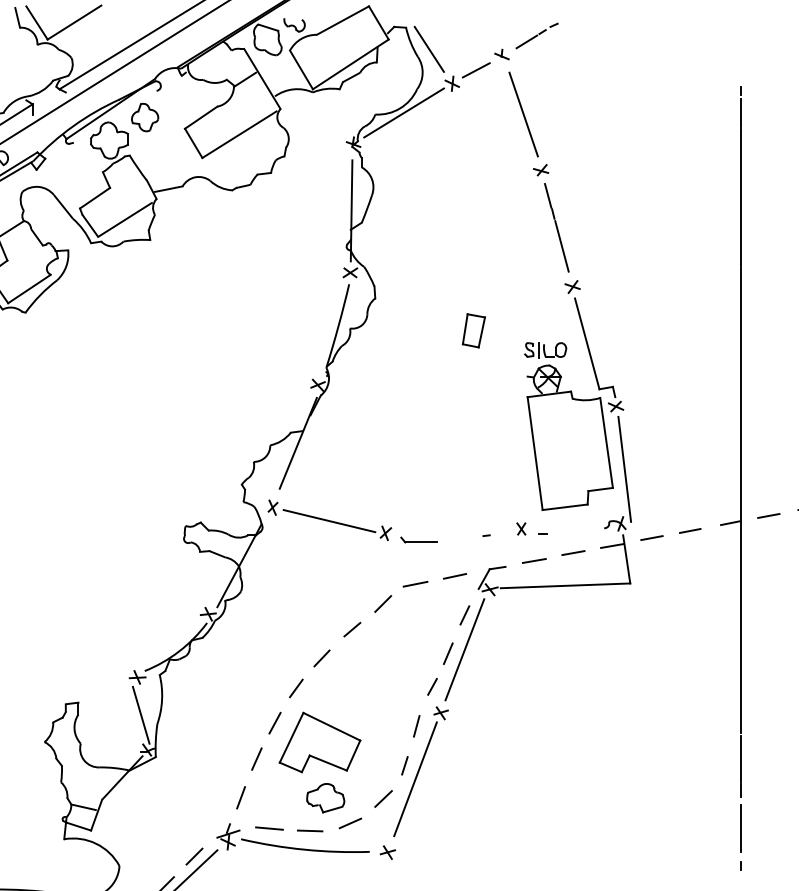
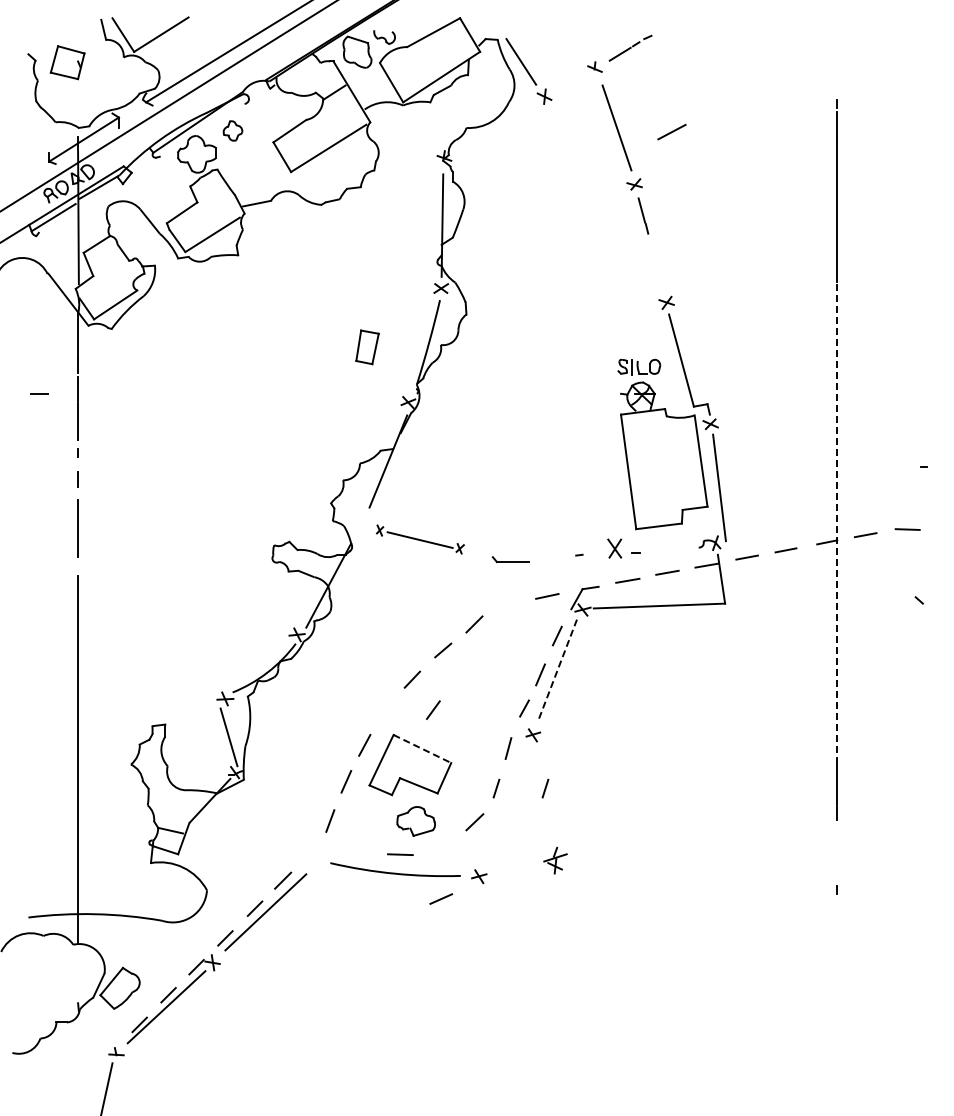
line: (475, 69) -> (671, 131), moved
line: (403, 113) -> (495, 126), removed
part: (144, 117) -> (232, 130), size x0.7
line: (561, 246) -> (655, 261), removed
part: (473, 330) -> (367, 347), moved
line: (741, 501) -> (837, 520), solid -> dashed
part: (329, 520) -> (420, 539), size x0.7
part: (521, 528) -> (614, 547), size x1.6
line: (415, 584) -> (507, 604), removed
line: (465, 649) -> (557, 670), solid -> dashed
line: (296, 687) -> (433, 709), moved
line: (331, 727) -> (422, 749), solid -> dashed
line: (453, 765) -> (545, 788), added
line: (414, 778) -> (506, 801), removed
line: (350, 822) -> (441, 898), moved
line: (741, 827) -> (837, 851), removed
line: (268, 828) -> (358, 852), removed
part: (228, 836) -> (555, 860), moved

